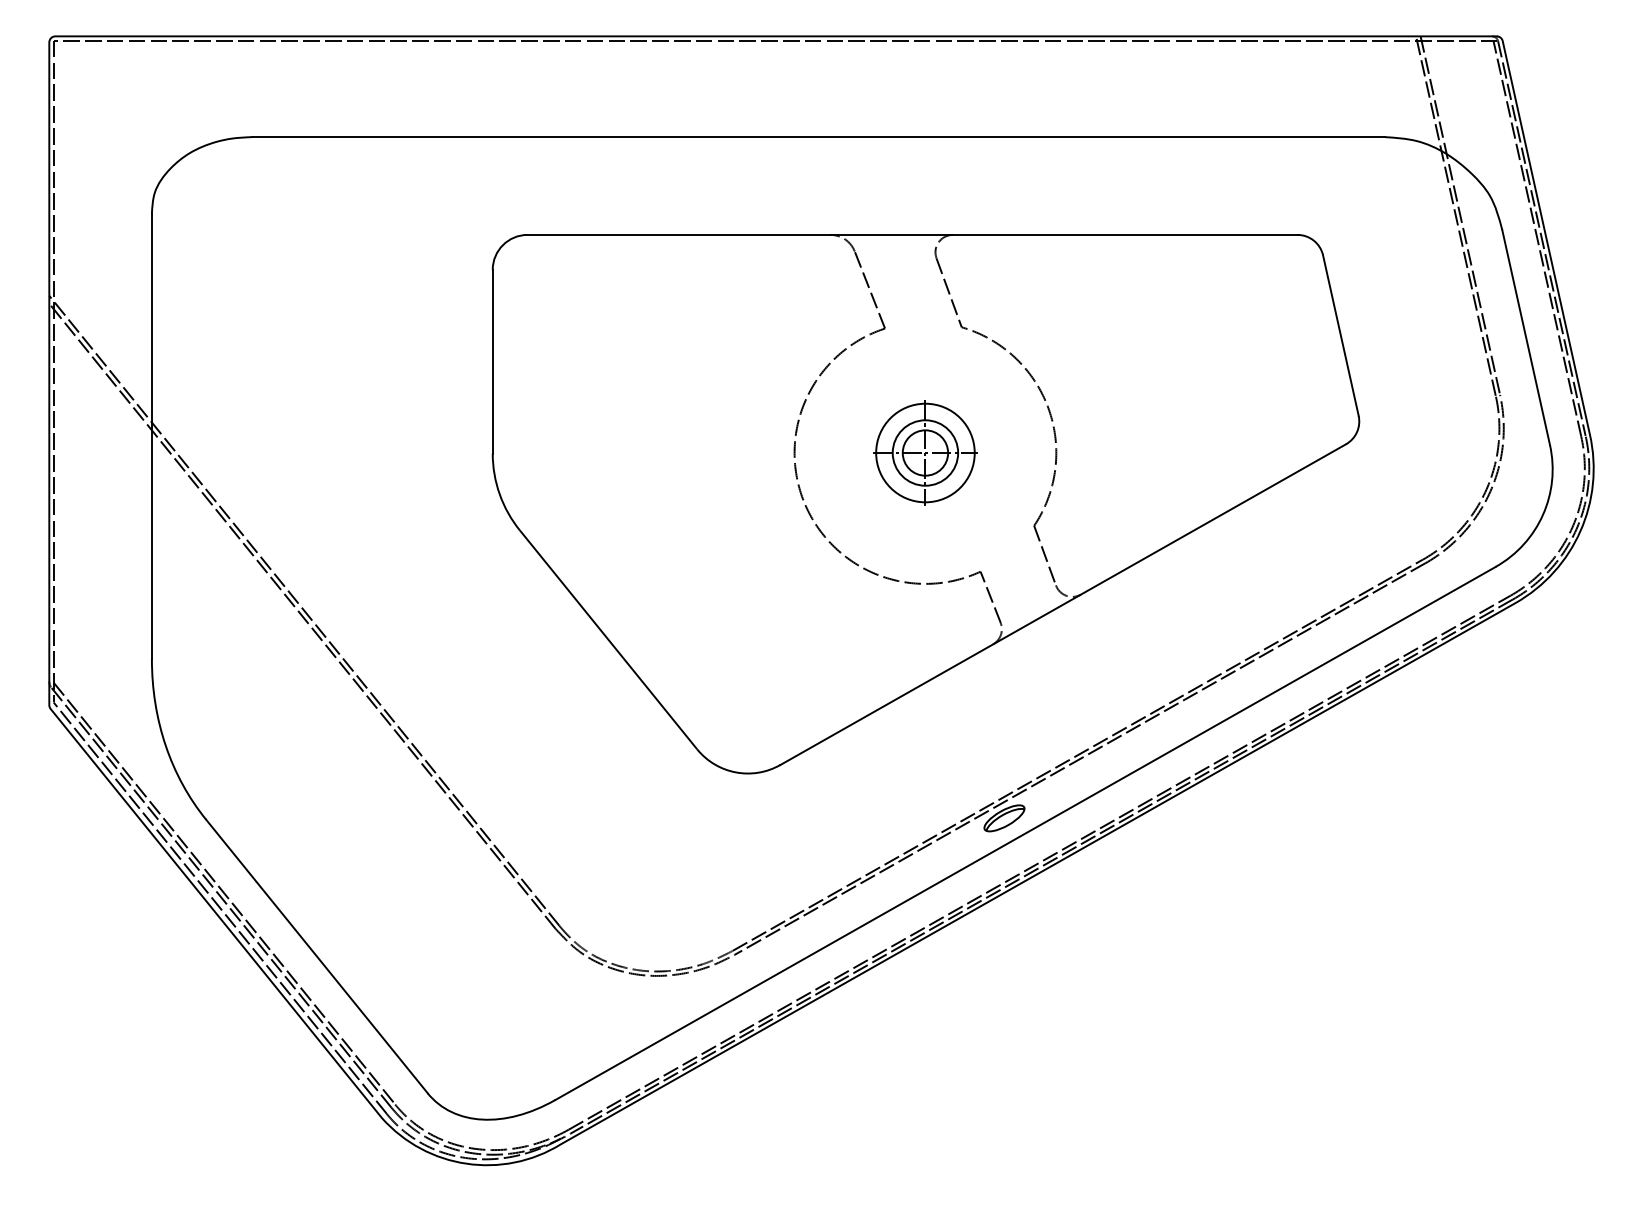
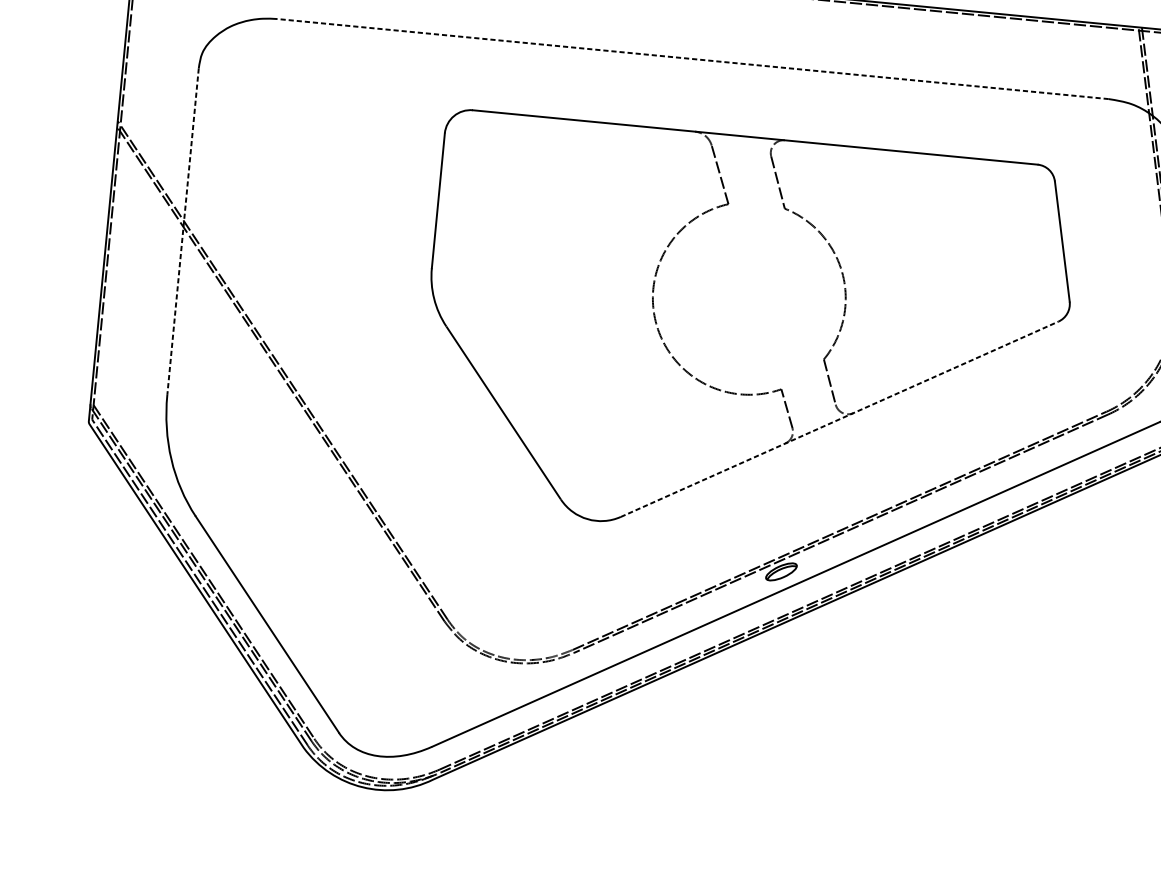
line: (818, 137) -> (693, 59), solid -> dashed
line: (151, 436) -> (182, 231), solid -> dashed
part: (925, 452) -> (749, 297), removed
line: (1063, 604) -> (839, 419), solid -> dashed

